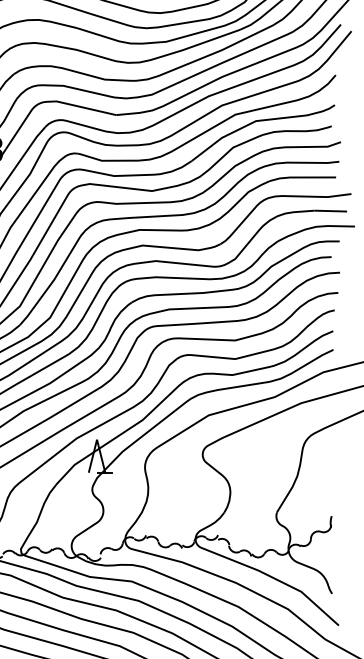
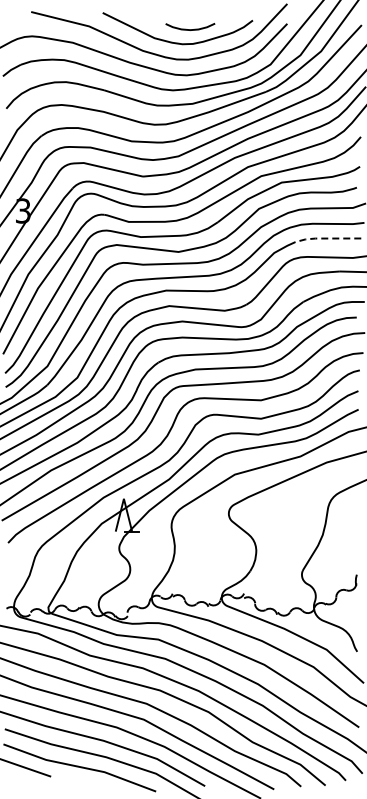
line: (301, 177) -> (326, 238), solid -> dashed

